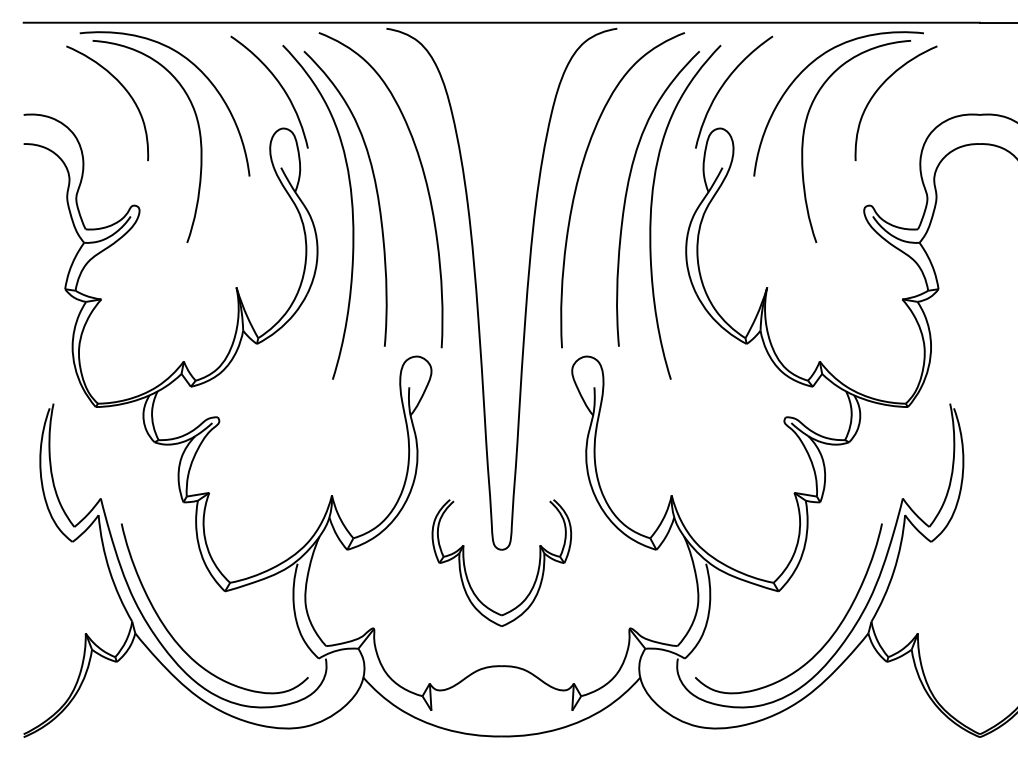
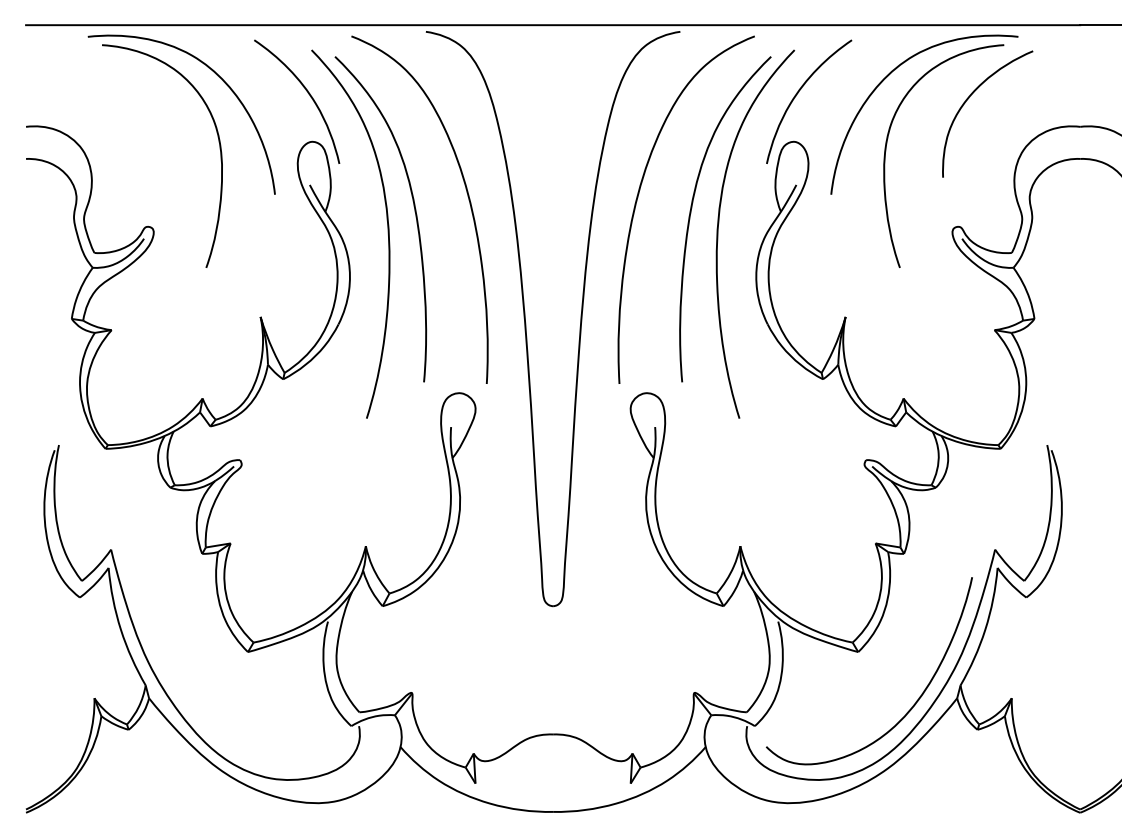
curve: (124, 90) -> (137, 99), removed
part: (465, 568) -> (513, 626), removed
curve: (177, 641) -> (195, 707), removed

